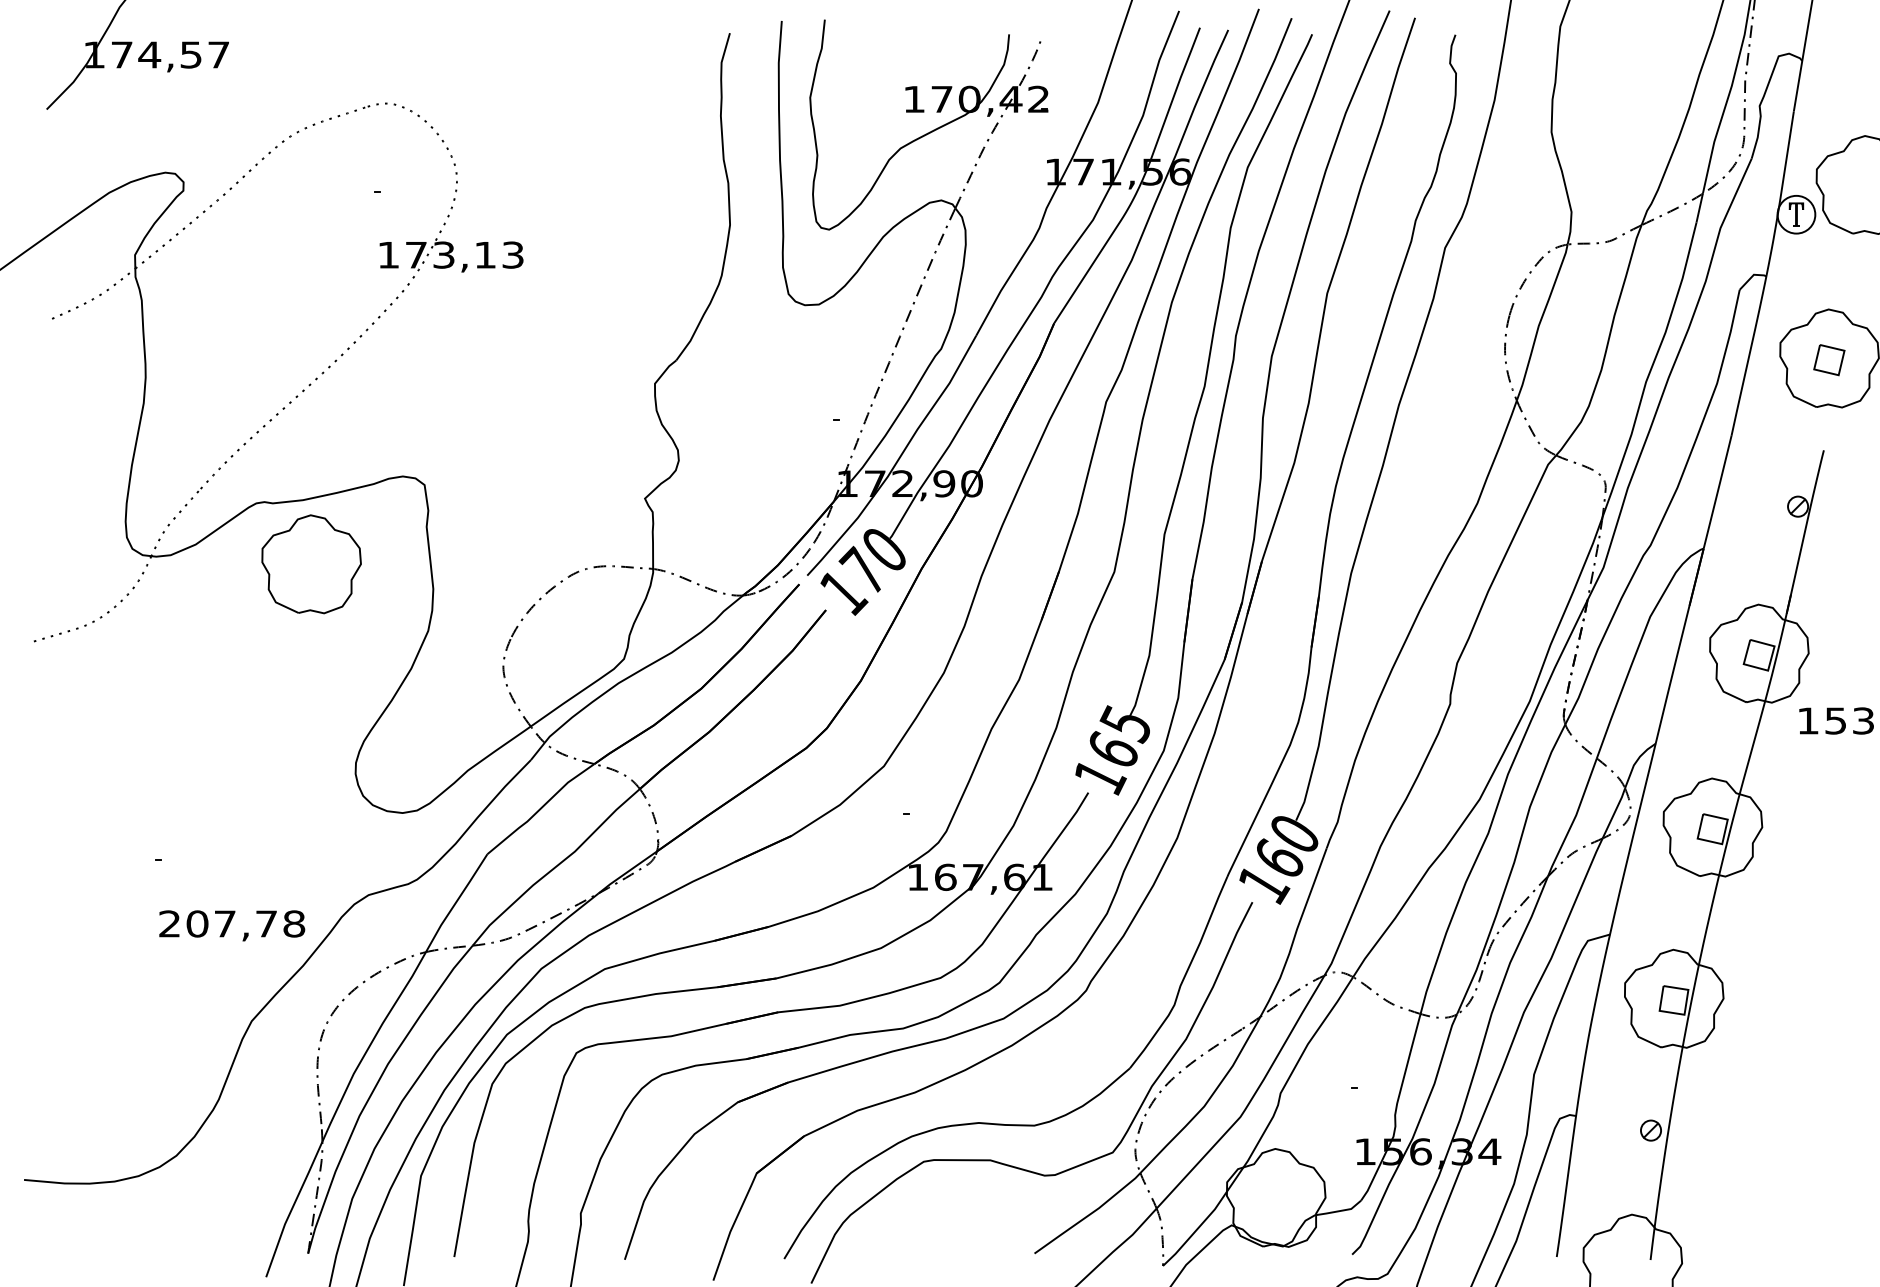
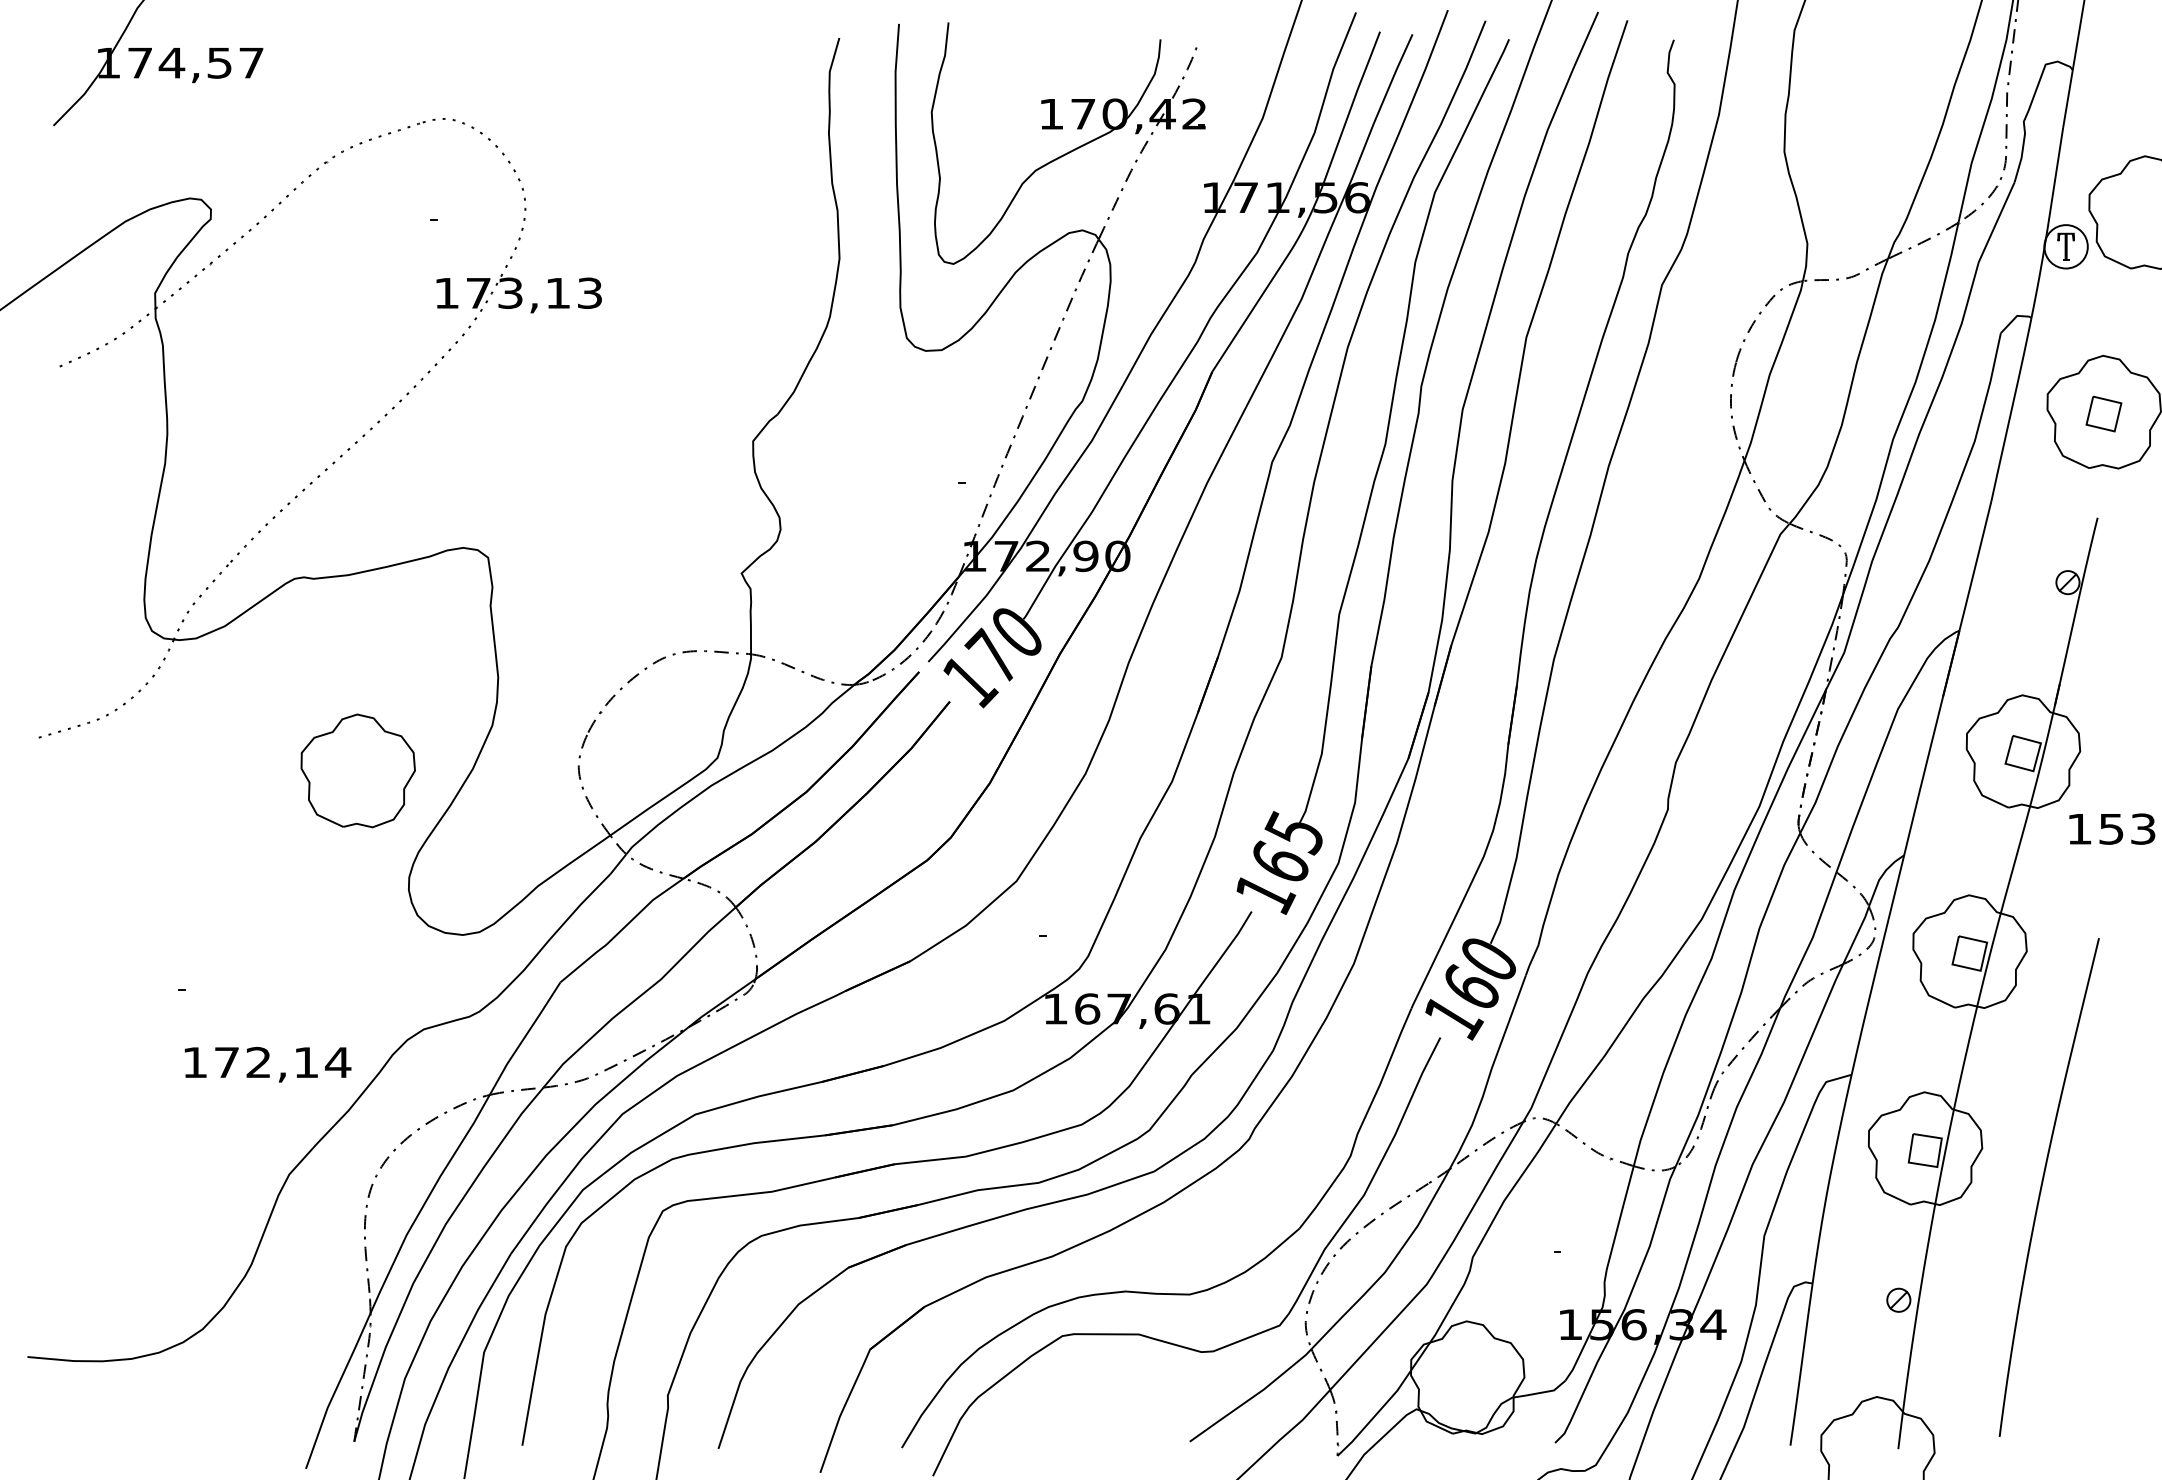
part: (310, 563) -> (357, 770), moved
text: (232, 923) -> (267, 1062), 207,78 -> 172,14
curve: (1775, 1032) -> (2042, 1187), added

